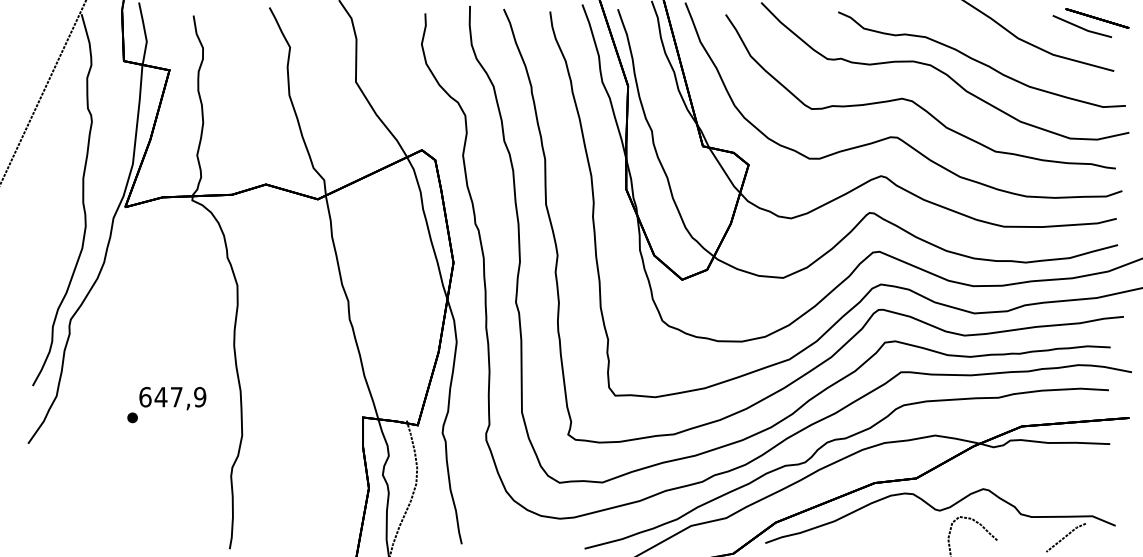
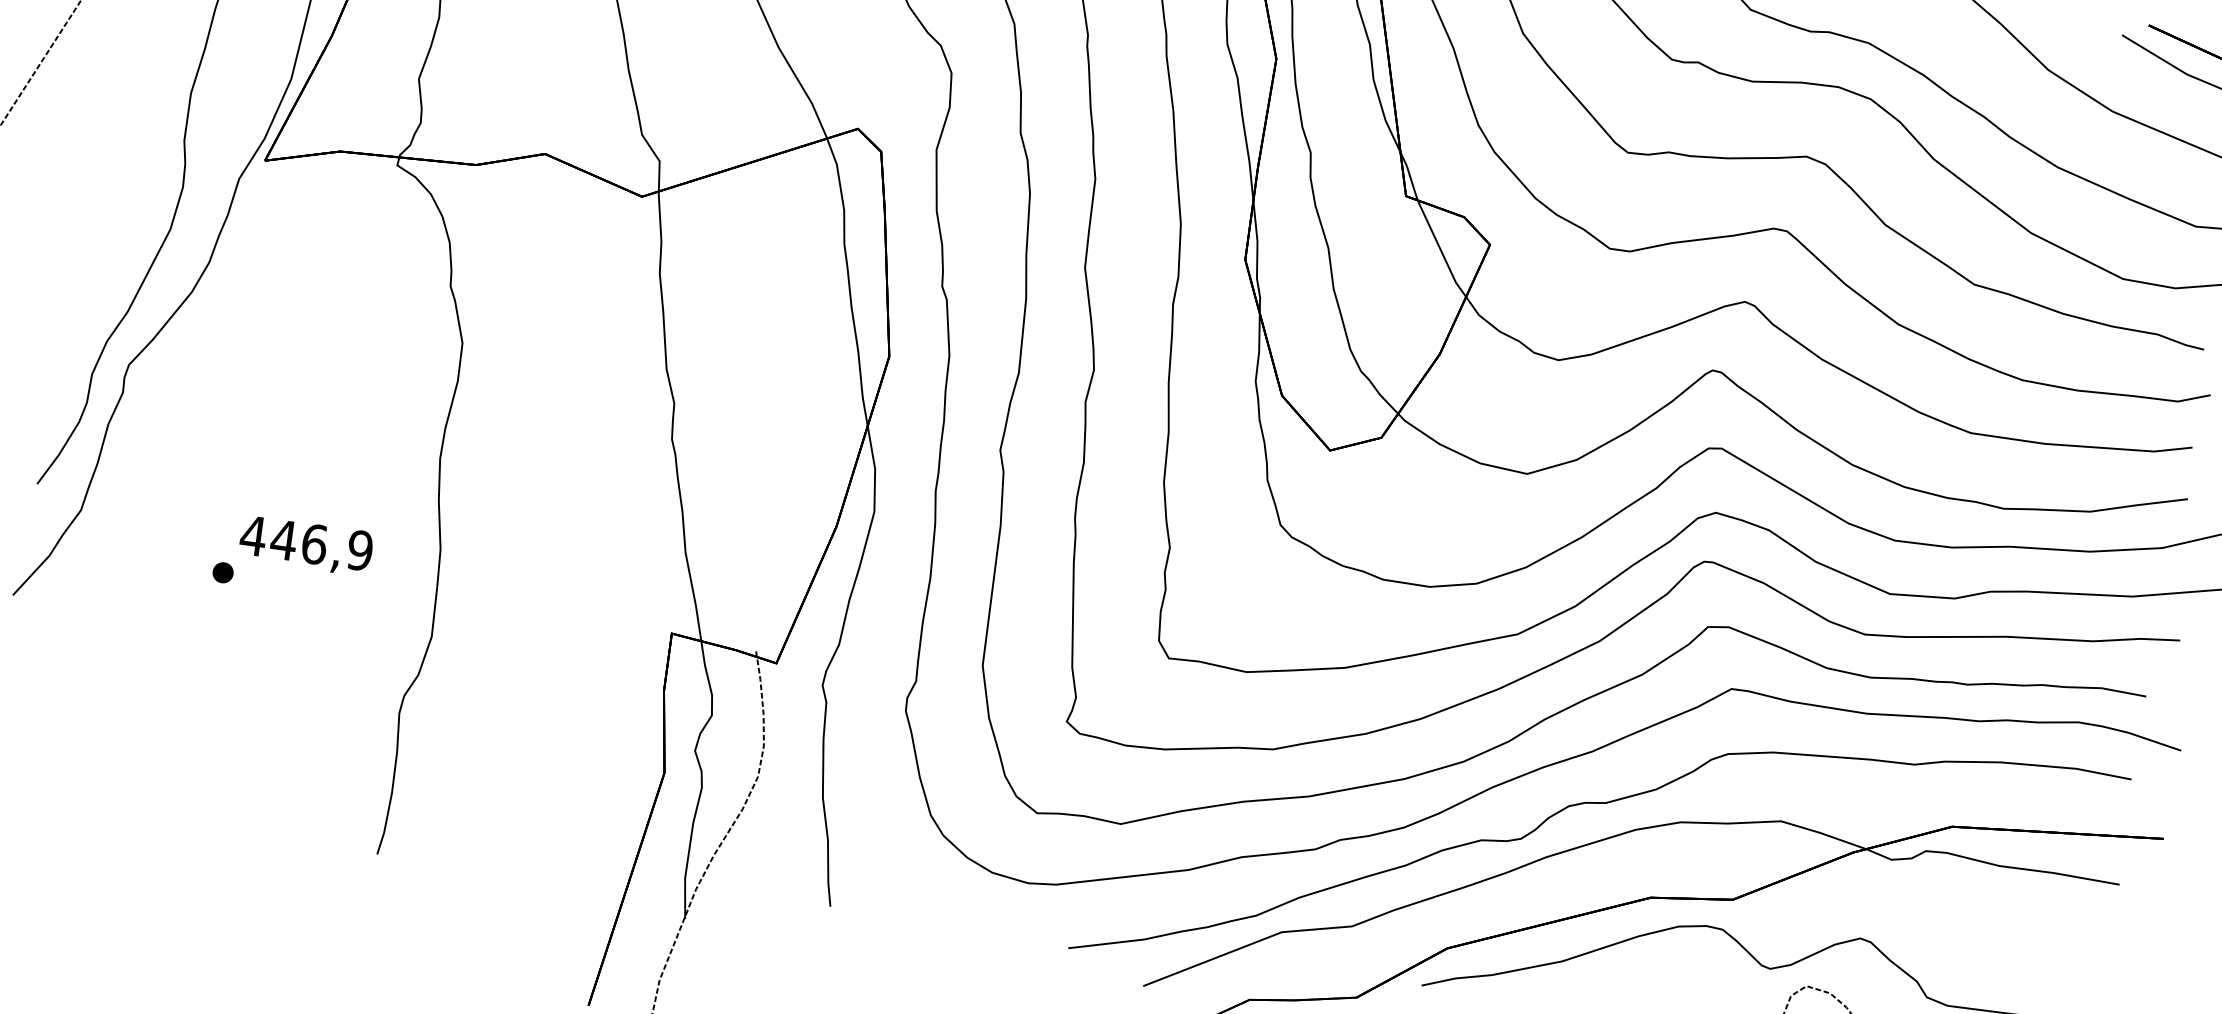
text: (160, 396) -> (283, 538), 647,9 -> 446,9

